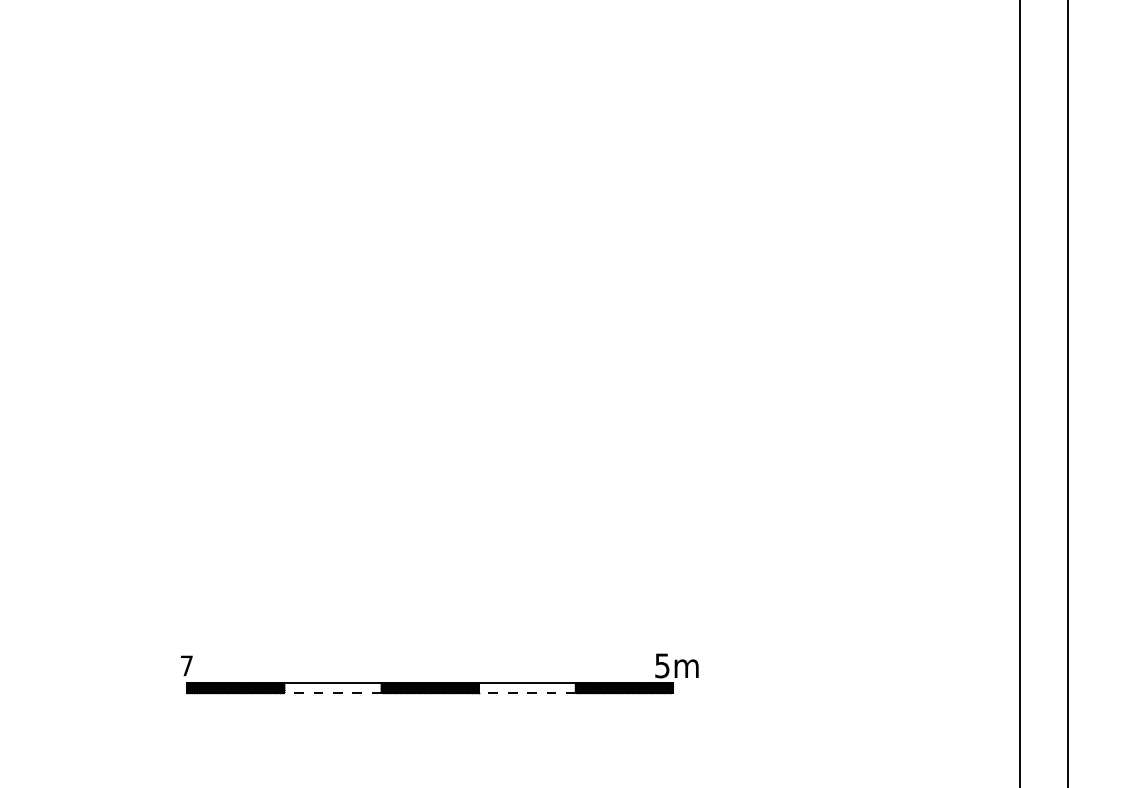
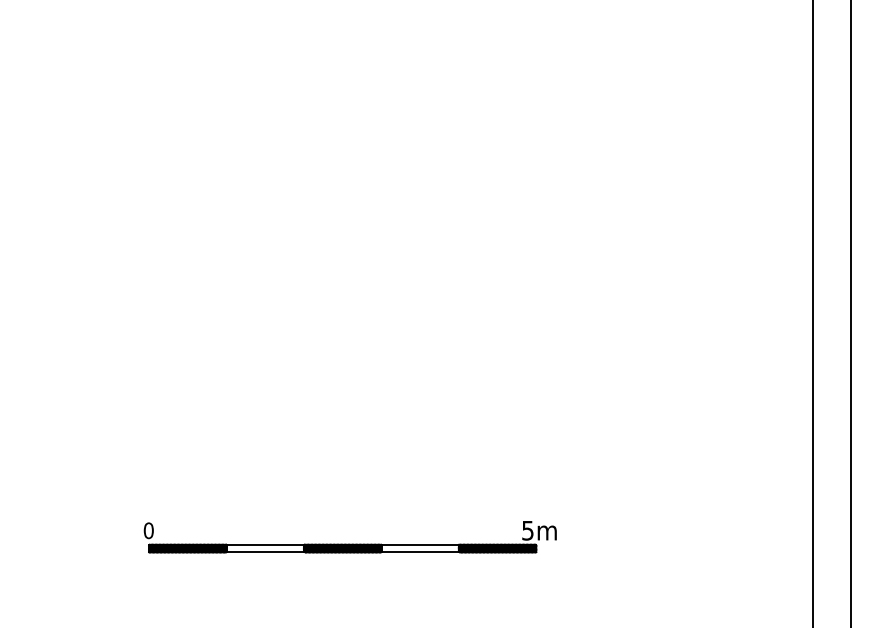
text: (186, 665) -> (148, 530), 7 -> 0
line: (326, 693) -> (260, 552), dashed -> solid
line: (527, 693) -> (420, 552), dashed -> solid

